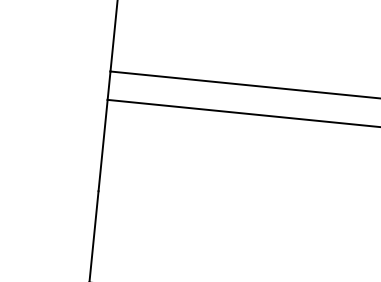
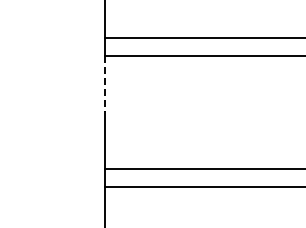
line: (102, 146) -> (104, 84), solid -> dashed

